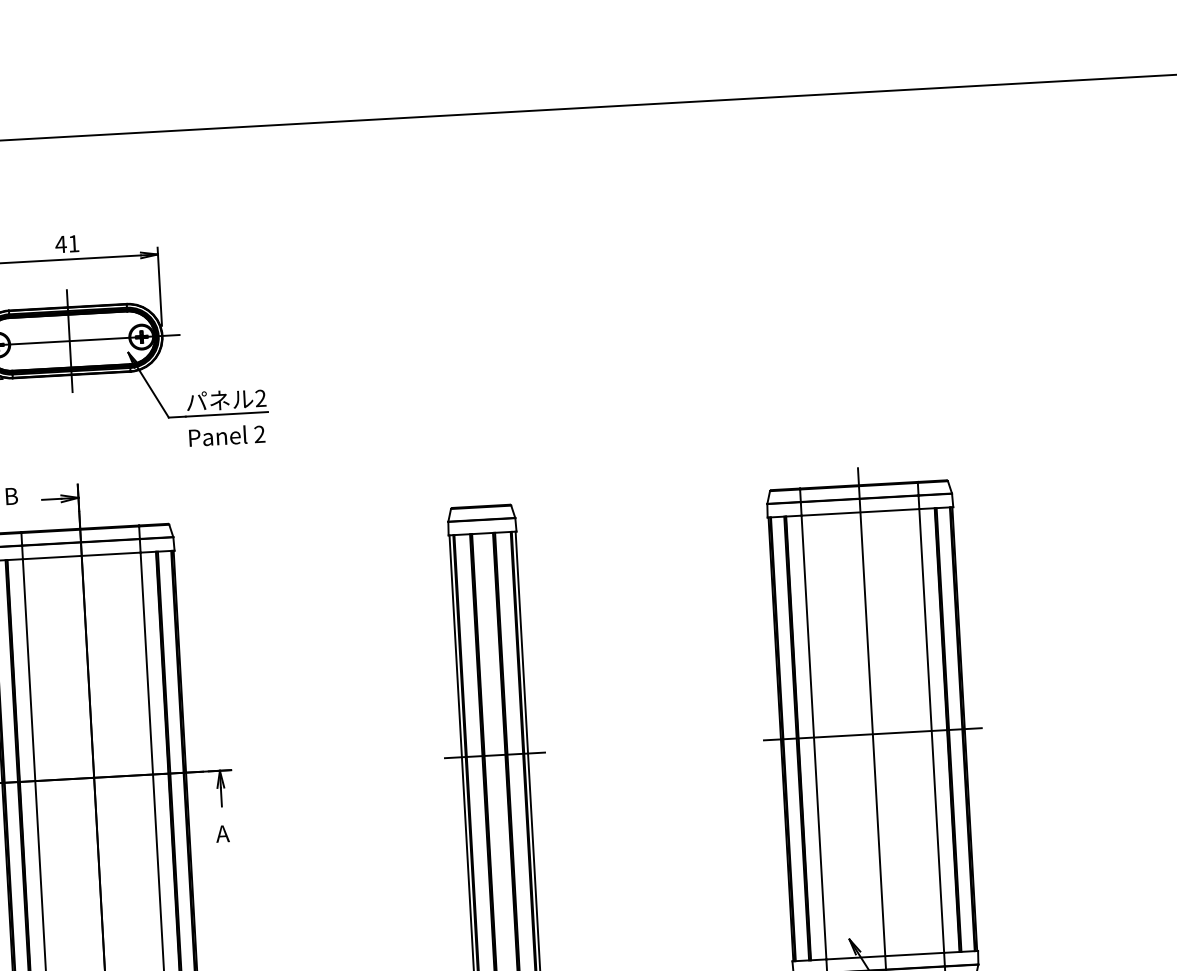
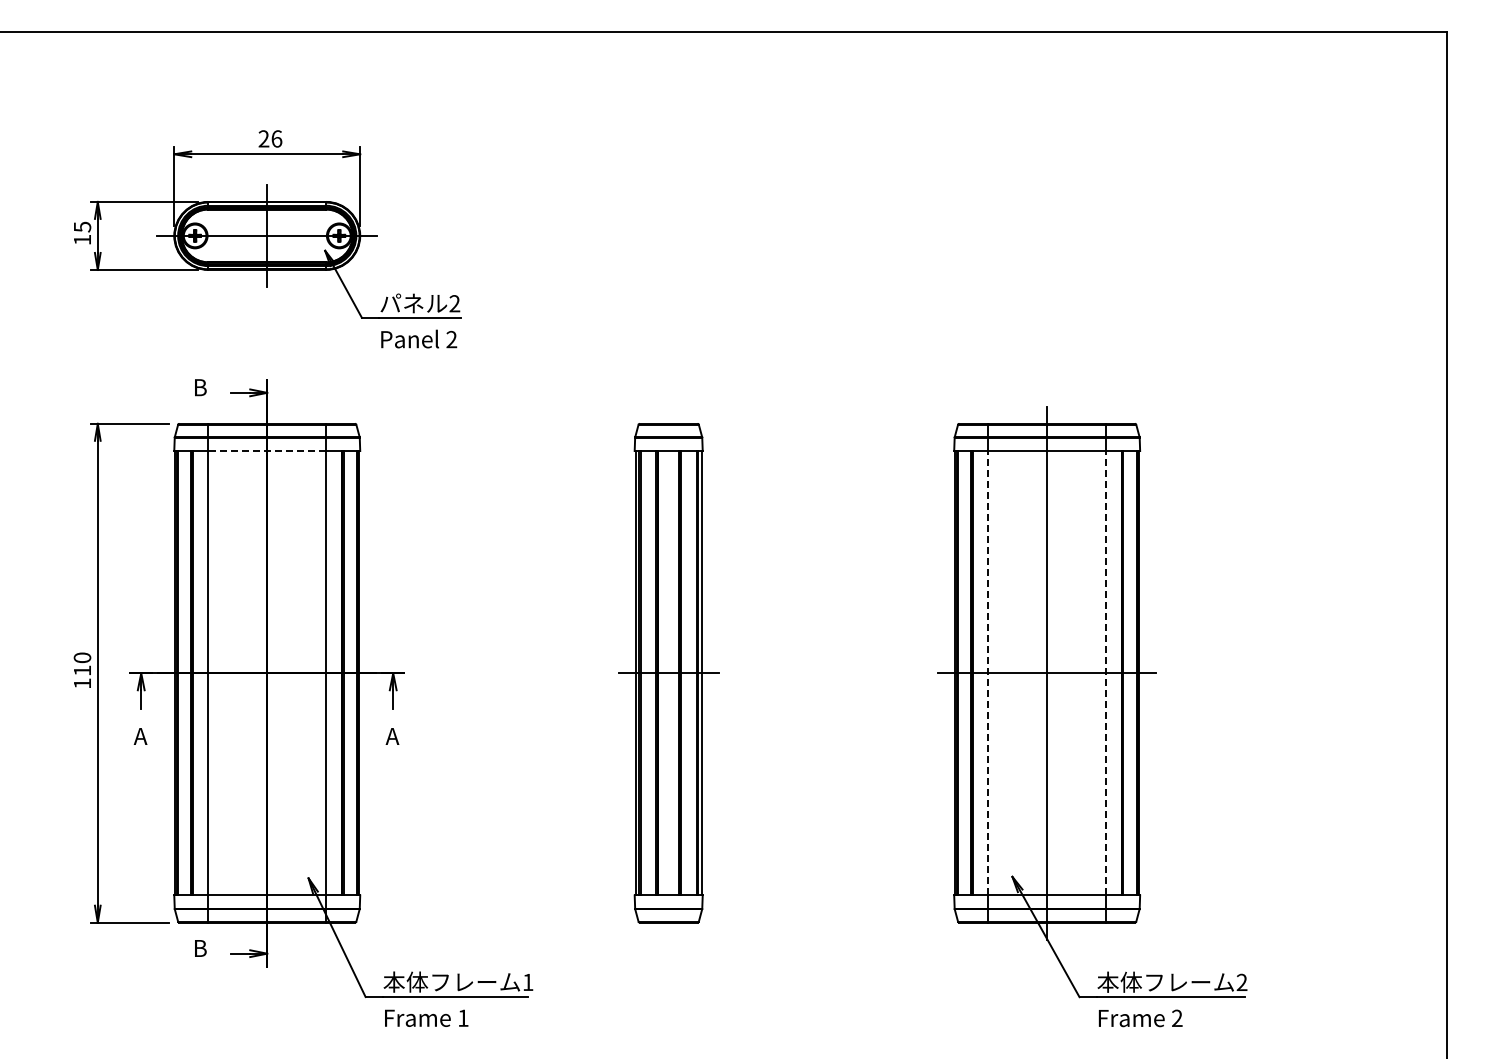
text: (67, 243) -> (270, 138), 41 -> 26
line: (82, 556) -> (267, 451), solid -> dashed
line: (932, 730) -> (1106, 672), solid -> dashed
line: (814, 736) -> (988, 672), solid -> dashed

